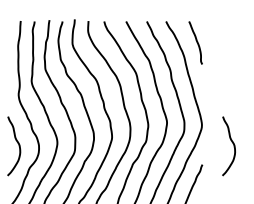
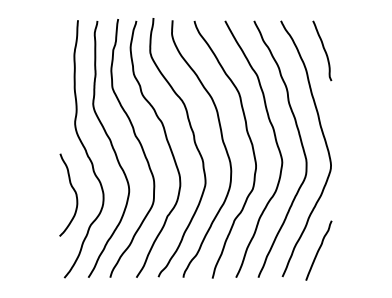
curve: (233, 144) -> (374, 192), removed

